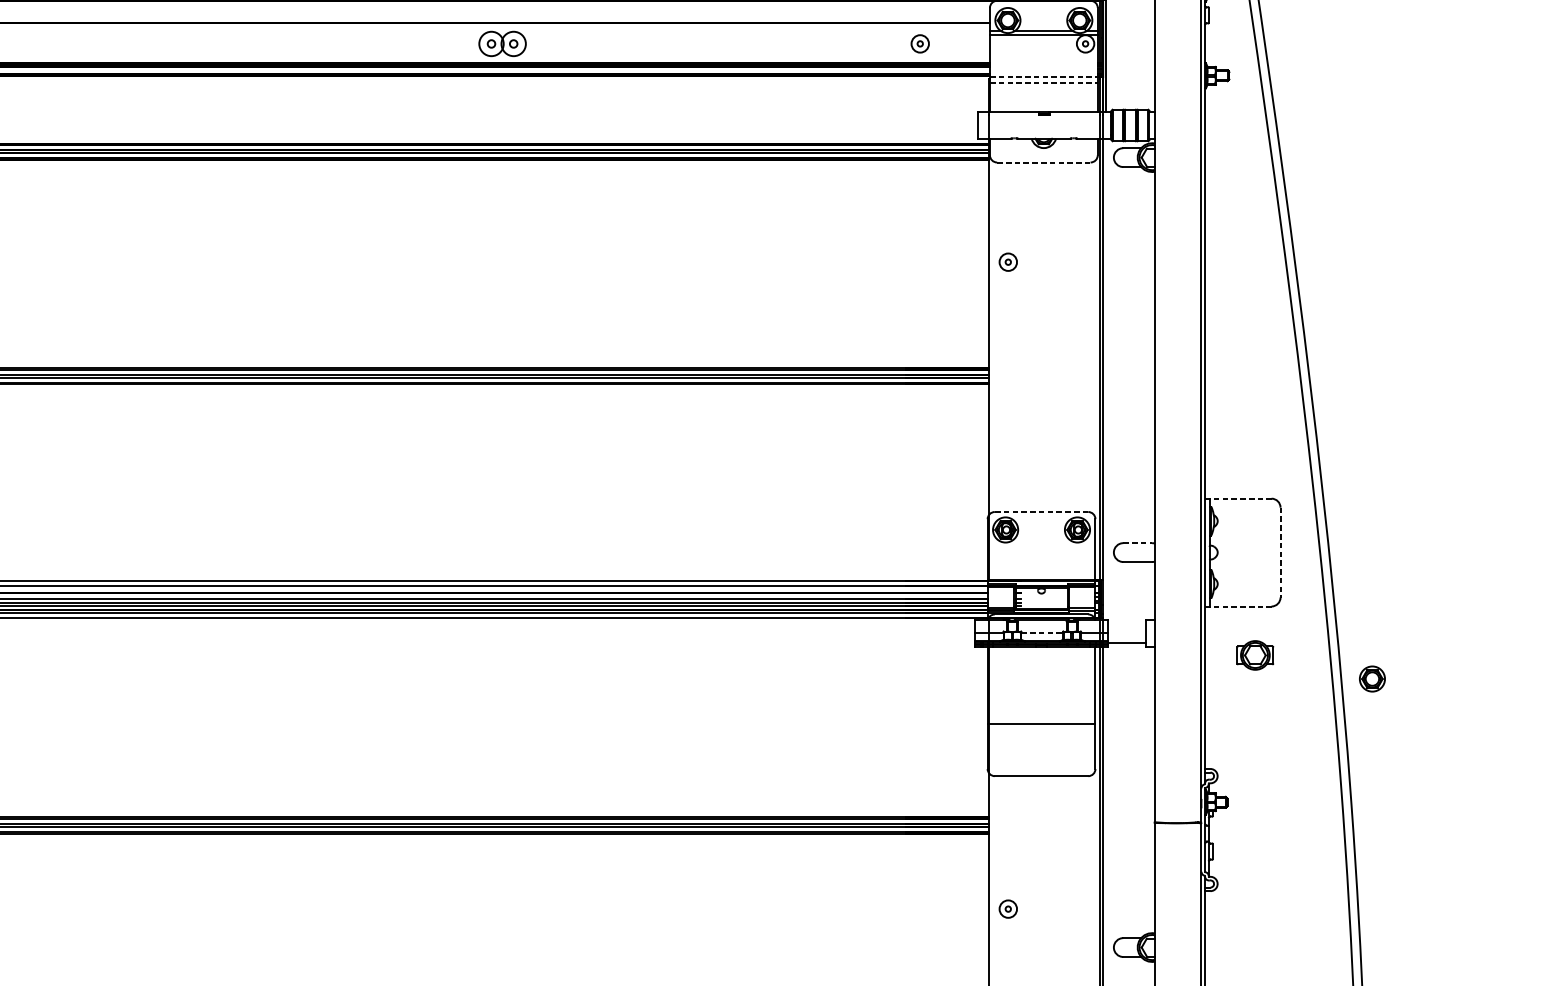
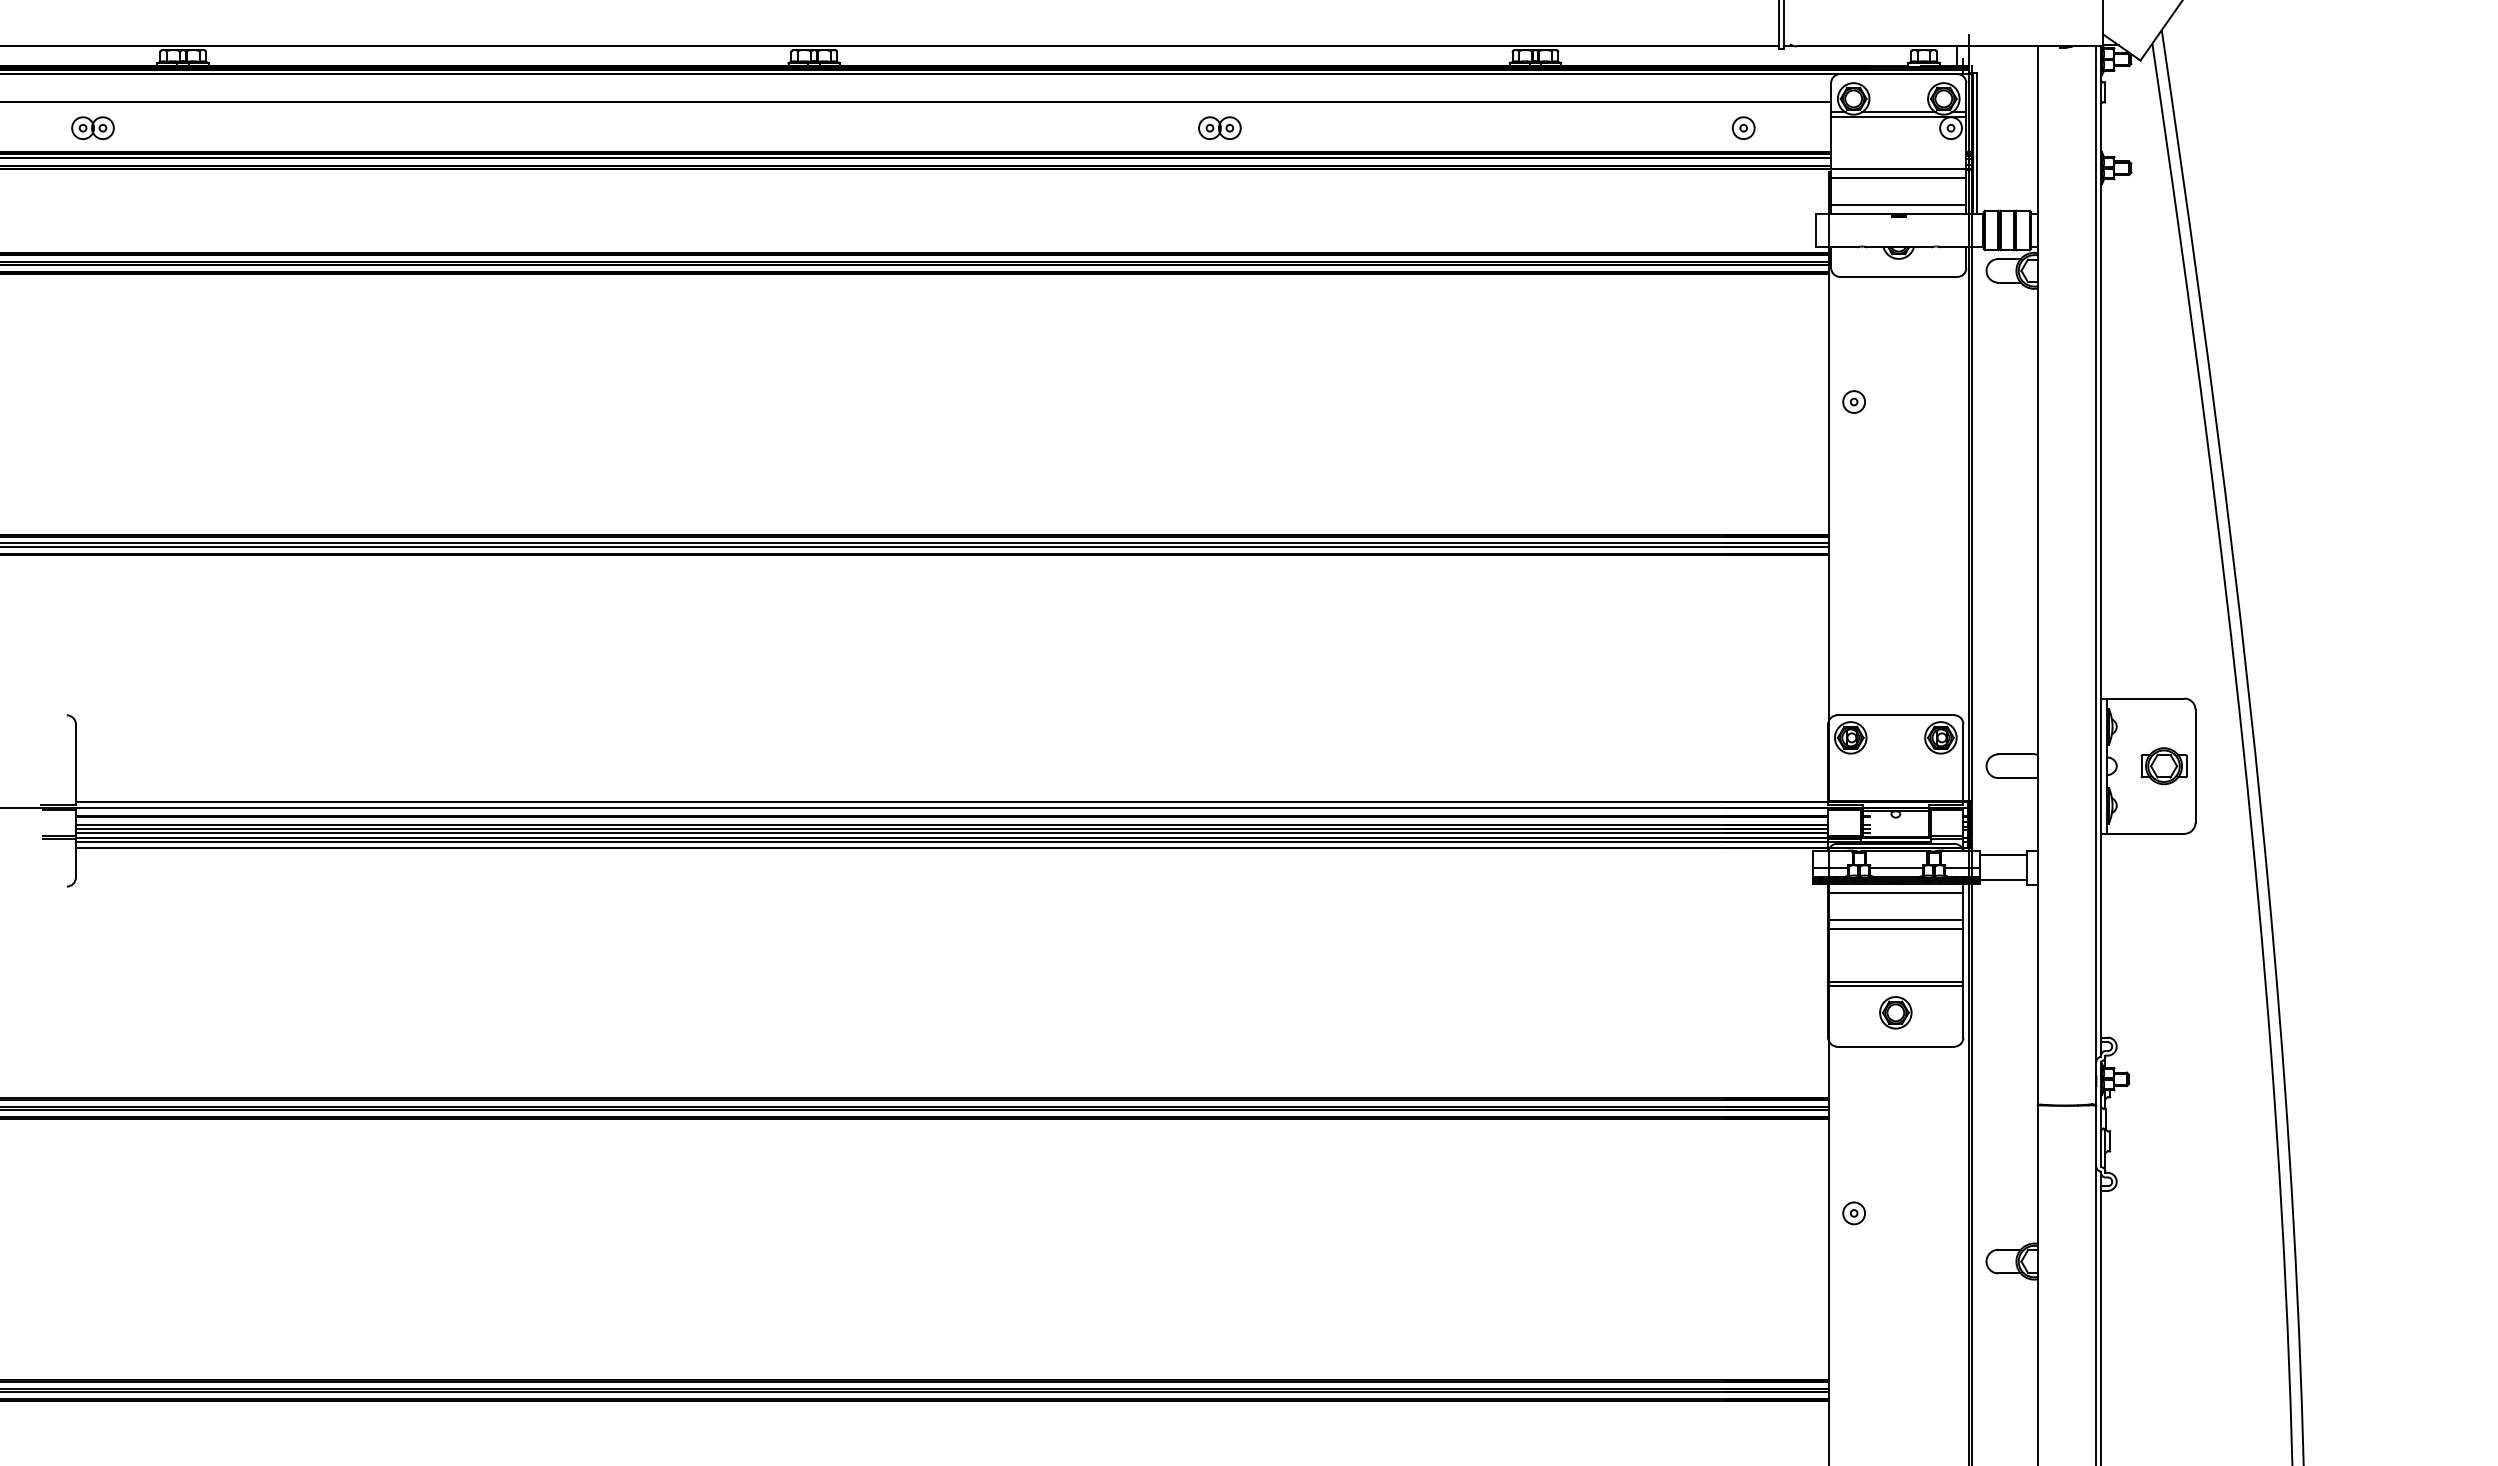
part: (502, 43) -> (1219, 127), size x0.71
line: (1043, 76) -> (1898, 169), dashed -> solid
line: (1043, 83) -> (1898, 177), dashed -> solid
line: (1043, 104) -> (1898, 204), added
line: (1043, 162) -> (1898, 276), dashed -> solid
line: (1238, 498) -> (2142, 698), dashed -> solid
line: (1041, 512) -> (1895, 715), dashed -> solid
line: (1137, 543) -> (2016, 754), dashed -> solid
line: (1280, 552) -> (2195, 766), dashed -> solid
line: (1238, 606) -> (2142, 833), dashed -> solid
line: (1127, 623) -> (2003, 855), added
line: (1042, 633) -> (1897, 867), dashed -> solid
line: (1041, 654) -> (1895, 893), added
part: (1254, 655) -> (2163, 766), moved
line: (1041, 675) -> (1895, 920), added
part: (1372, 678) -> (1895, 1012), moved
line: (1041, 681) -> (1895, 928), added
line: (1041, 727) -> (1895, 985), added

